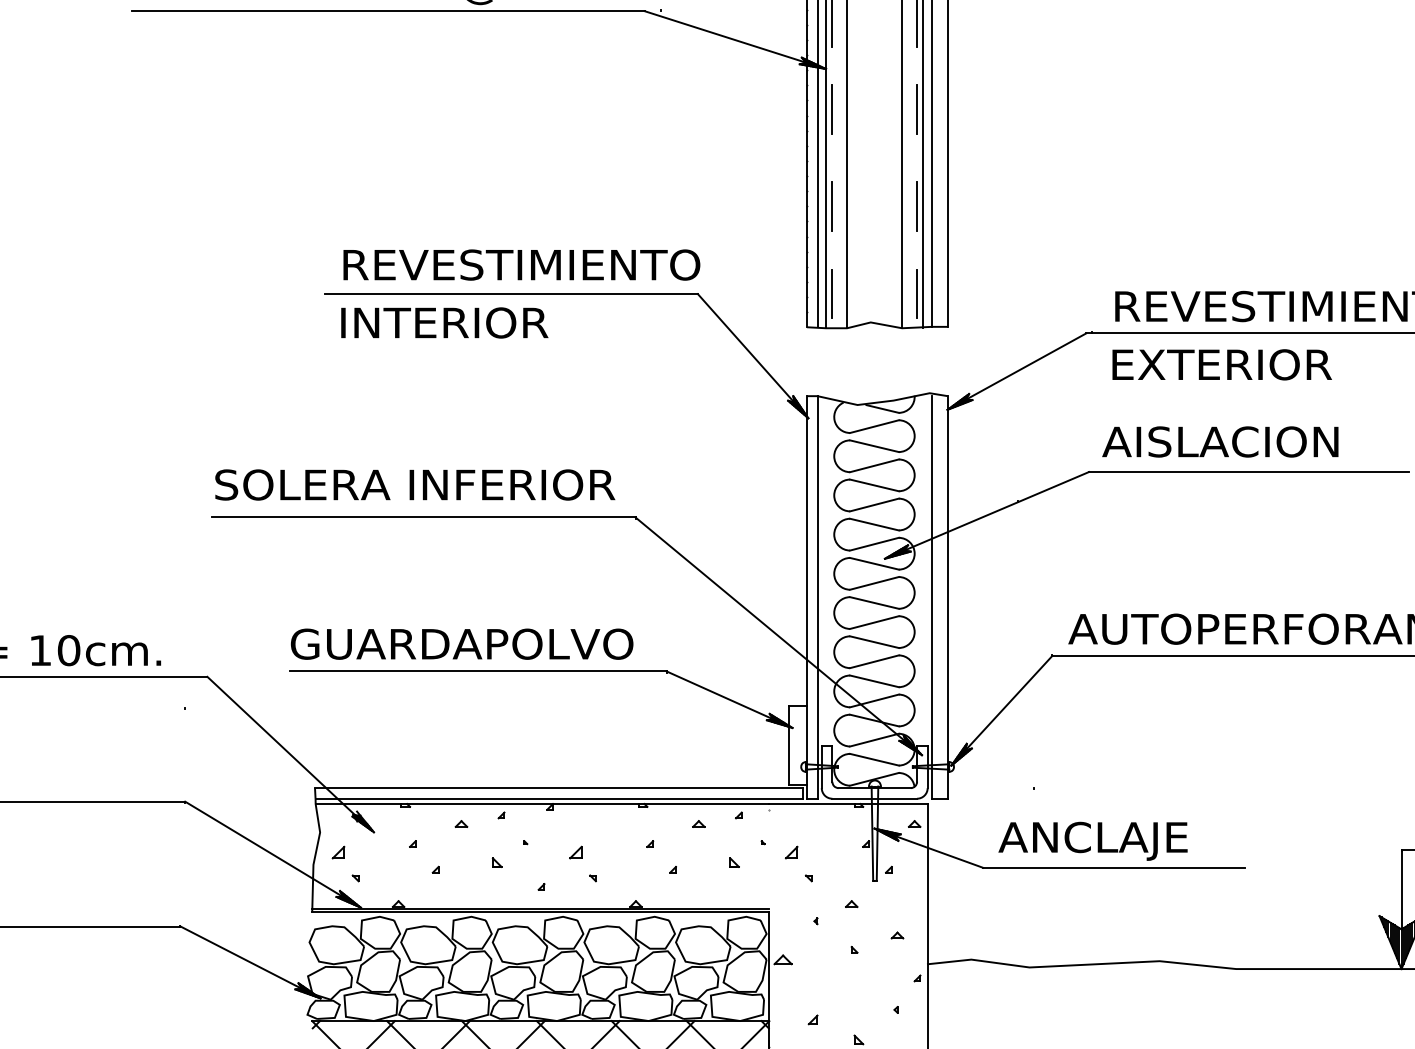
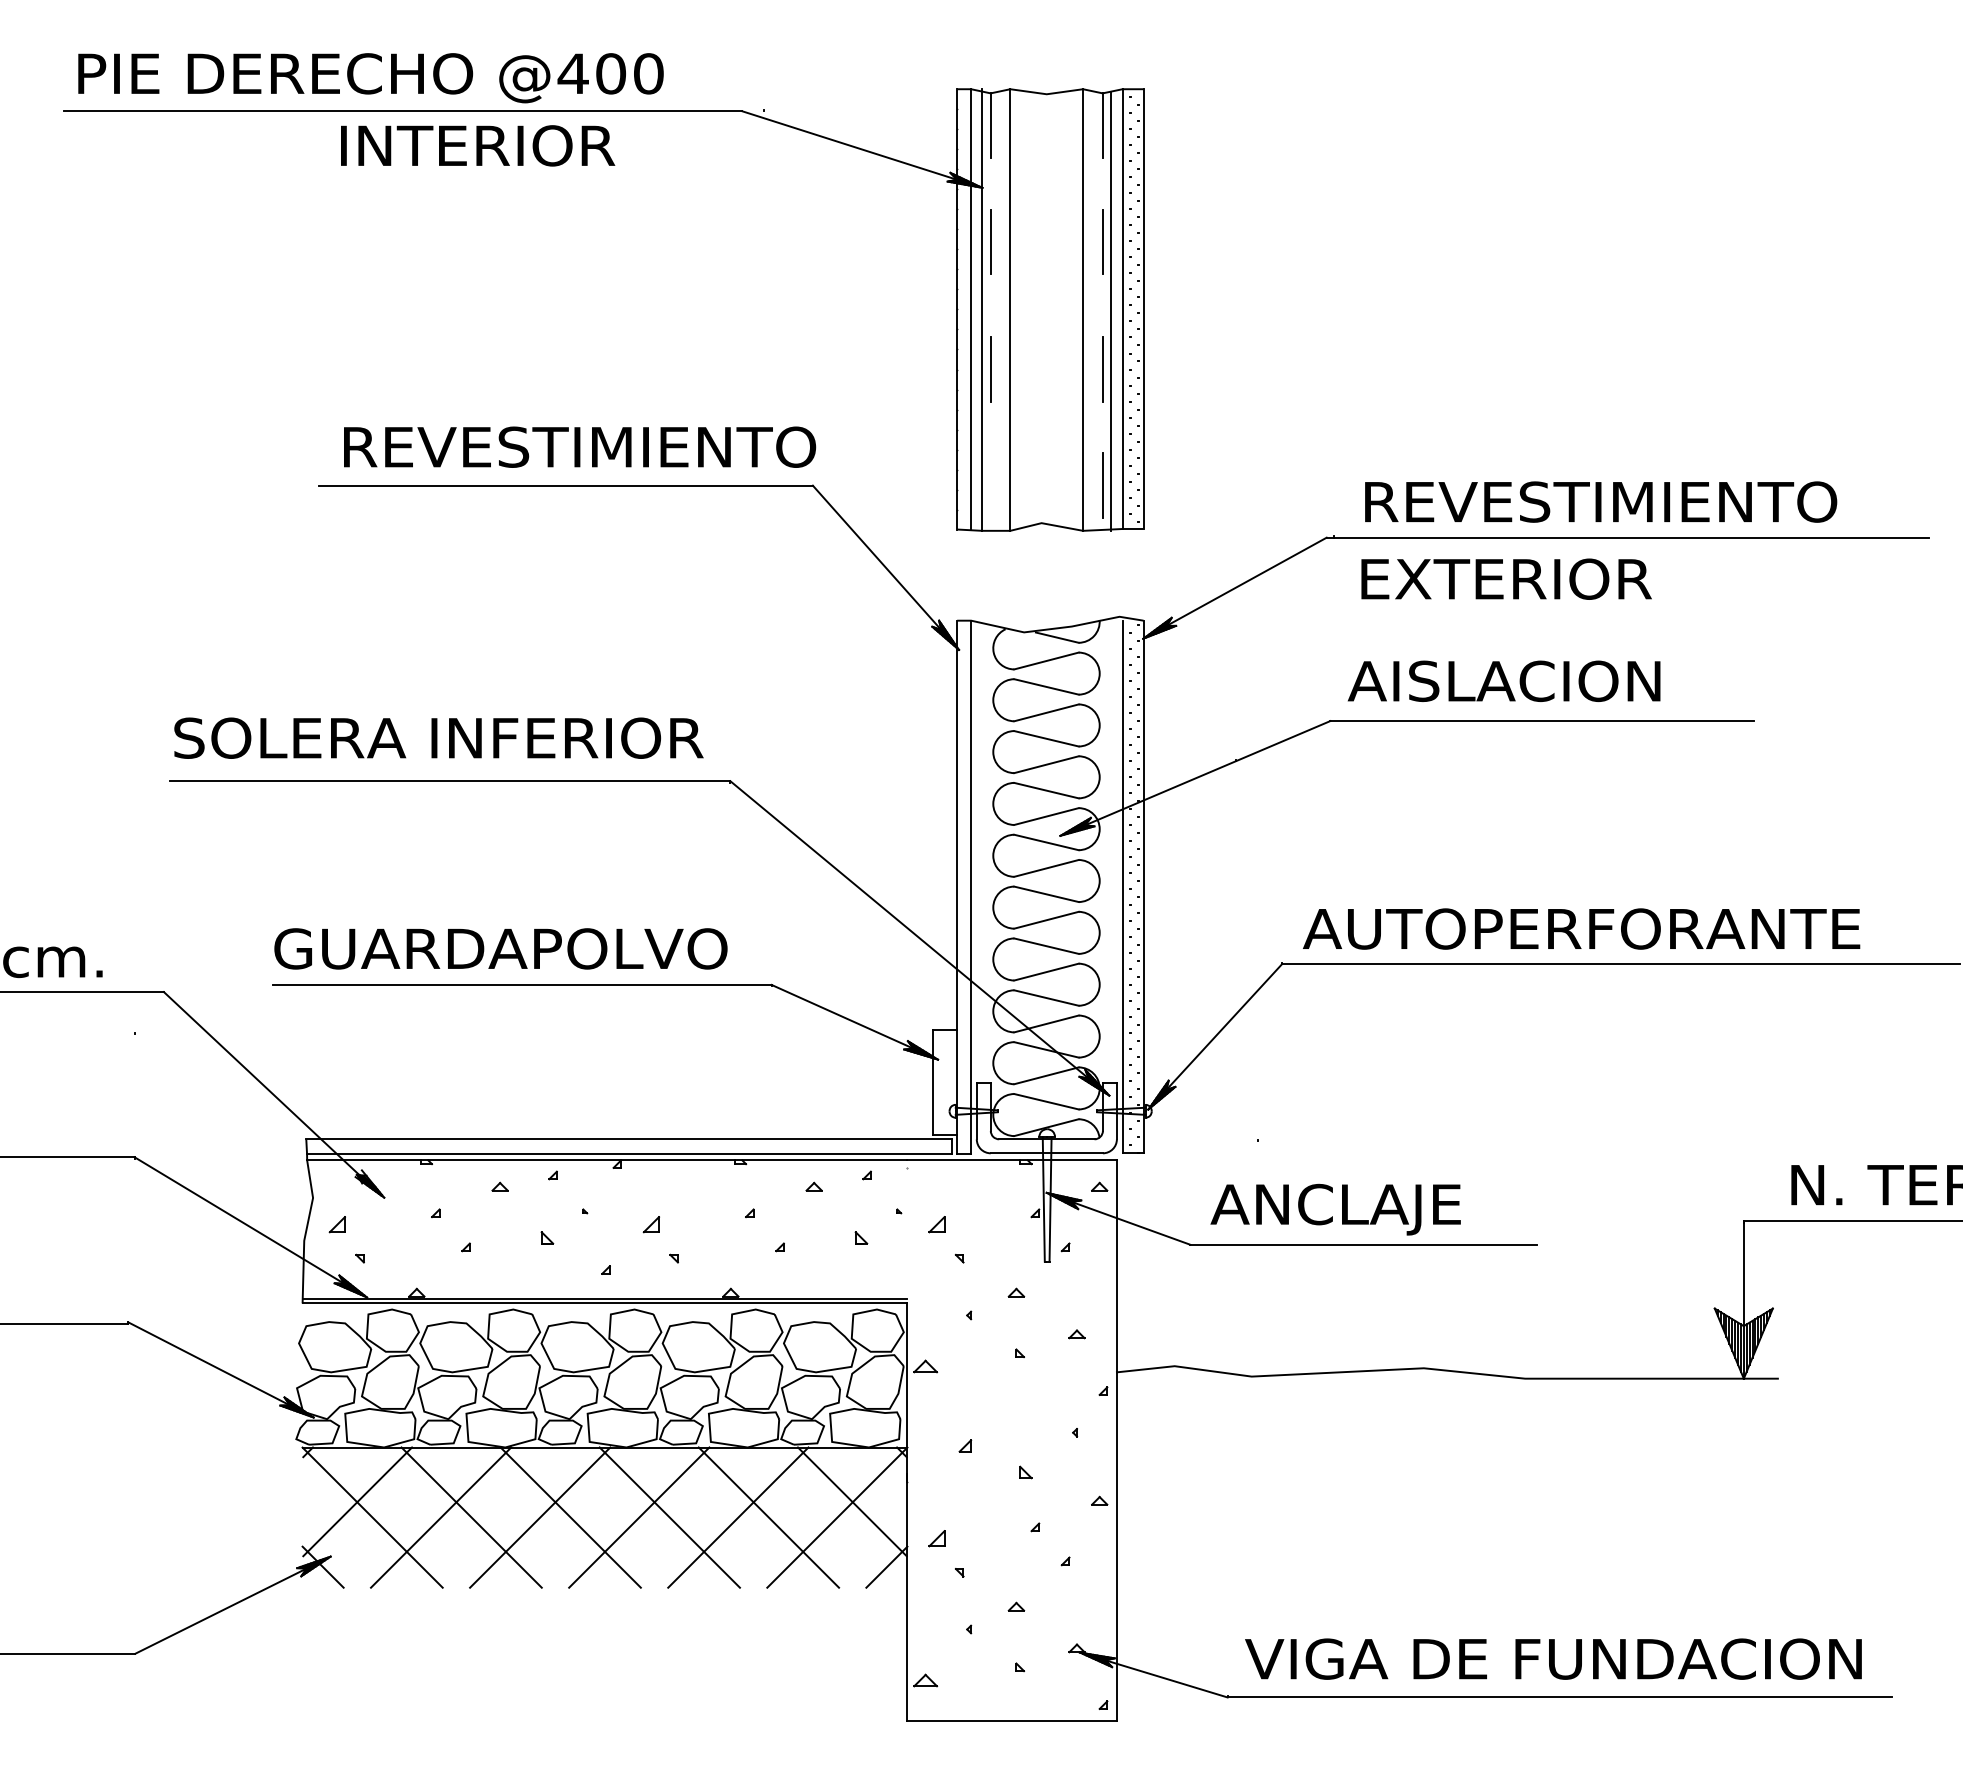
line: (832, 293) -> (990, 485), removed
text: (445, 322) -> (478, 145), moved

